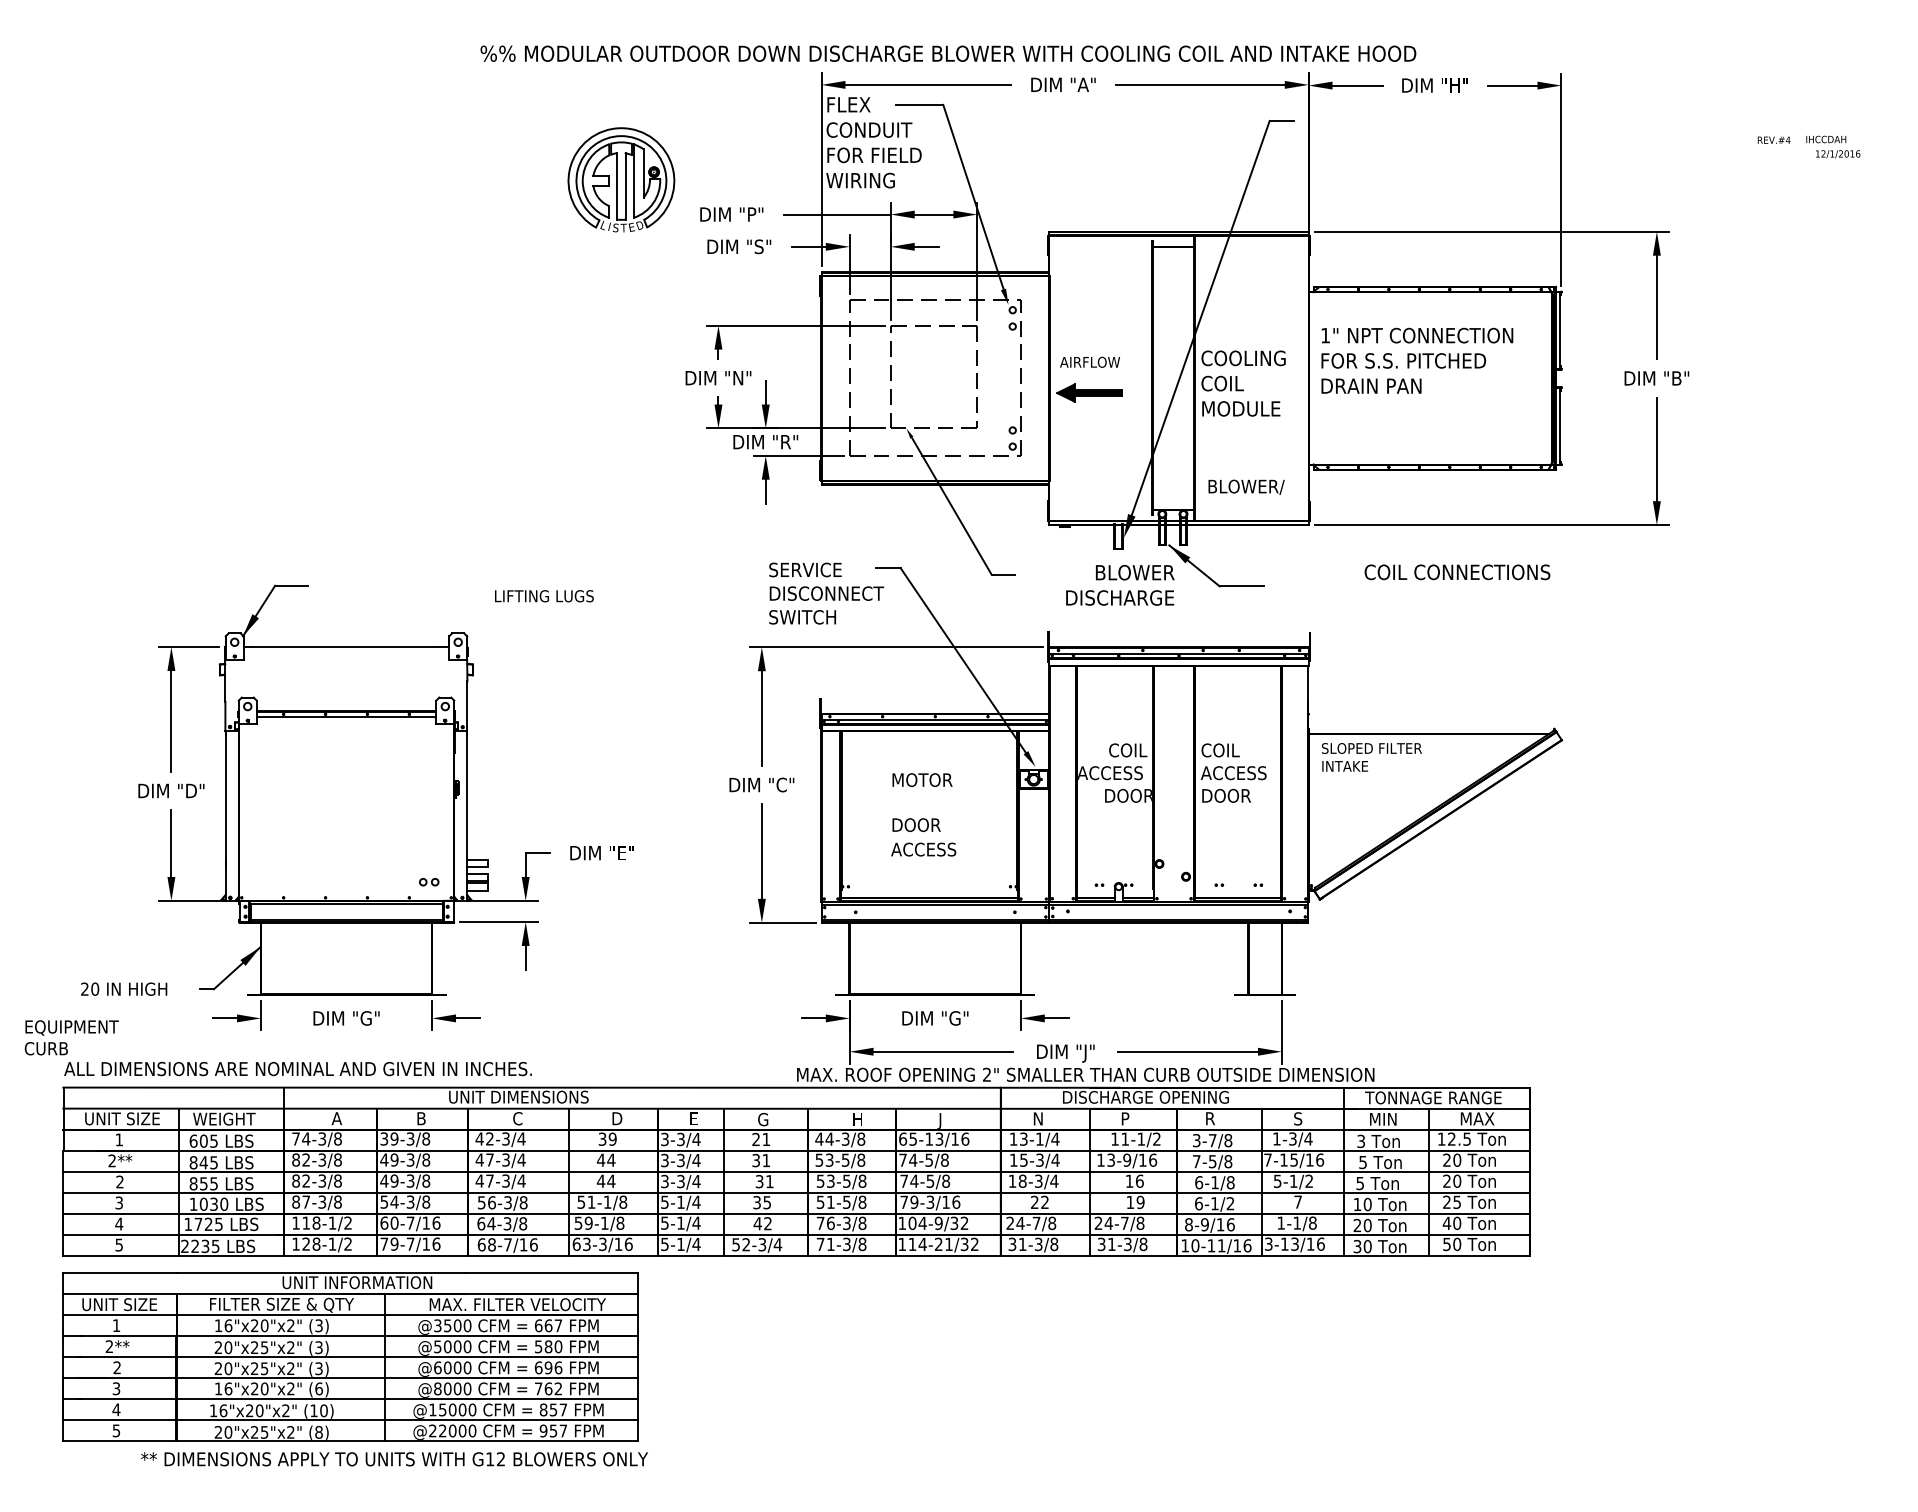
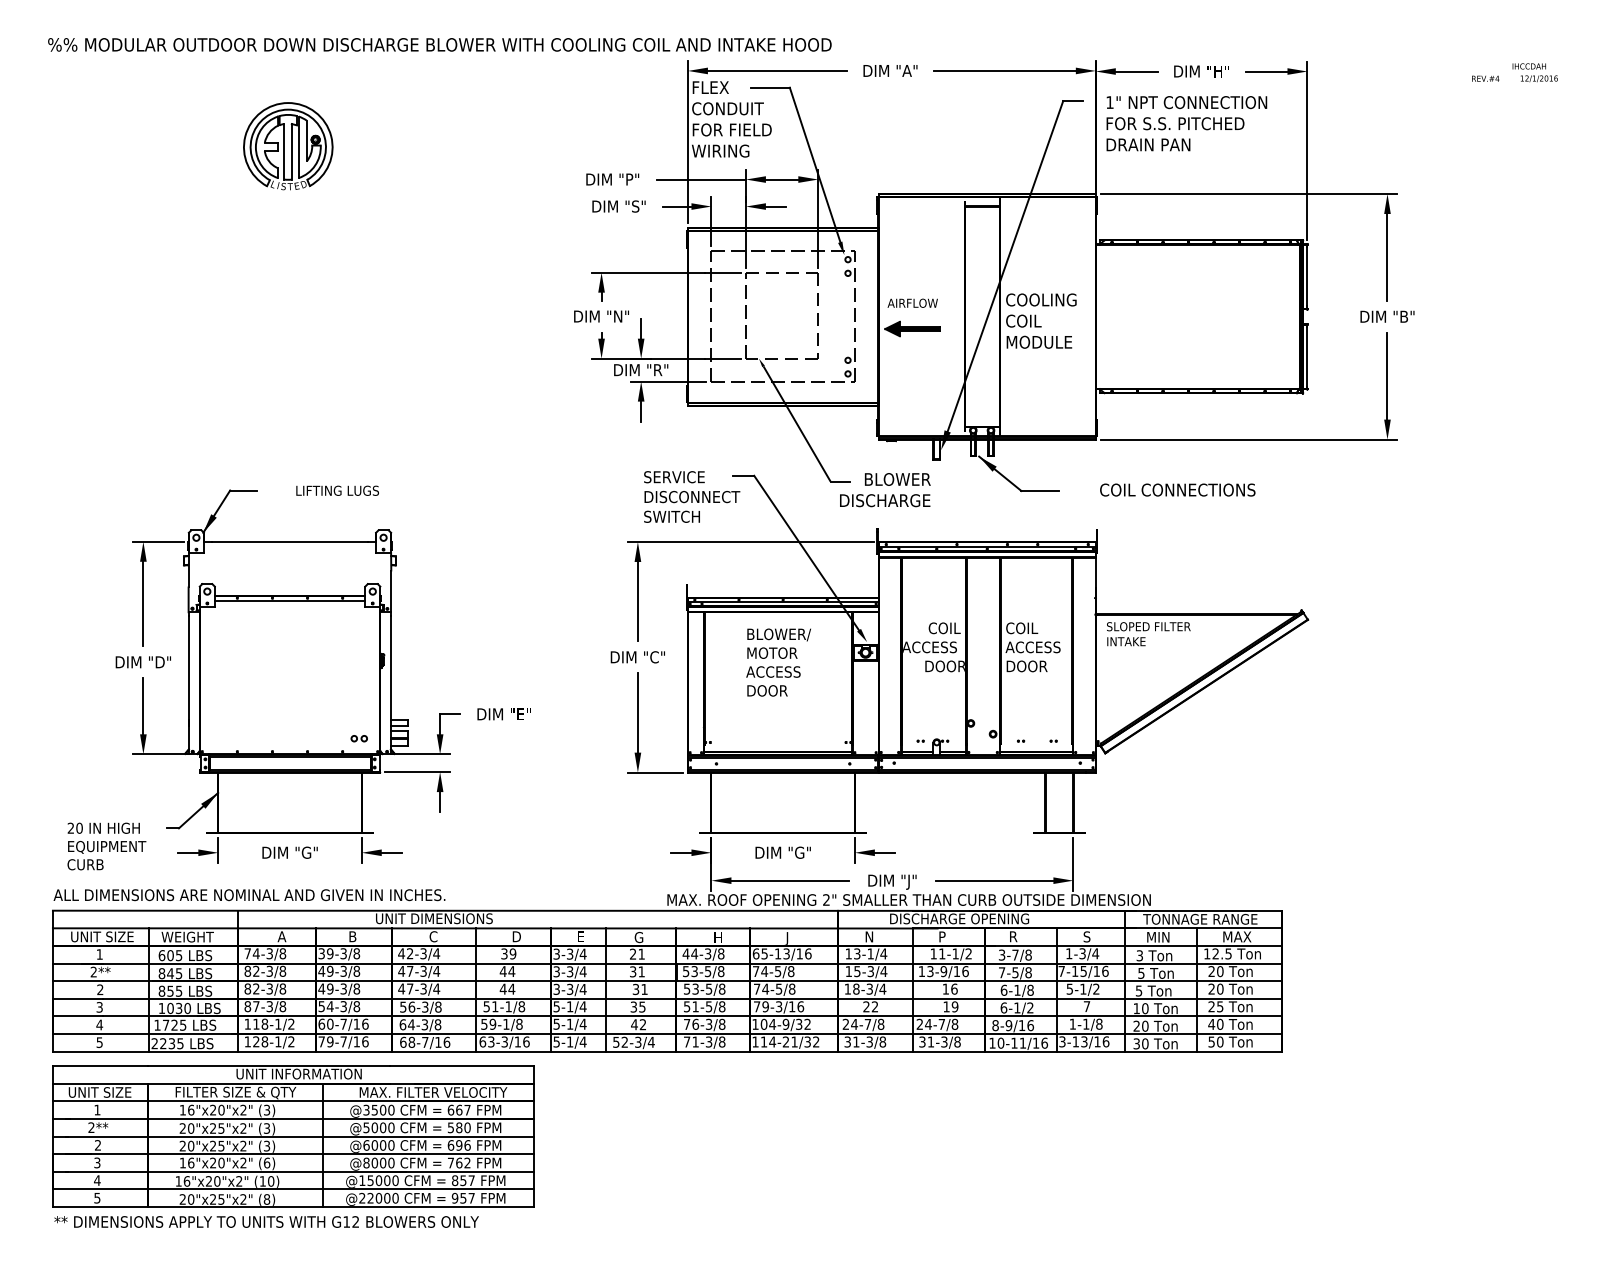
text: (948, 53) -> (439, 44), moved
text: (1773, 139) -> (1485, 78), moved
text: (1833, 146) -> (1535, 72), moved
part: (621, 179) -> (288, 145), moved
text: (1417, 360) -> (1186, 123), moved
text: (1246, 486) -> (779, 634), moved
text: (1457, 572) -> (1177, 490), moved
text: (1120, 585) -> (885, 490), moved
text: (544, 596) -> (337, 491), moved
text: (923, 849) -> (773, 671), moved
text: (71, 1037) -> (106, 855), moved
text: (394, 1459) -> (266, 1222), moved

